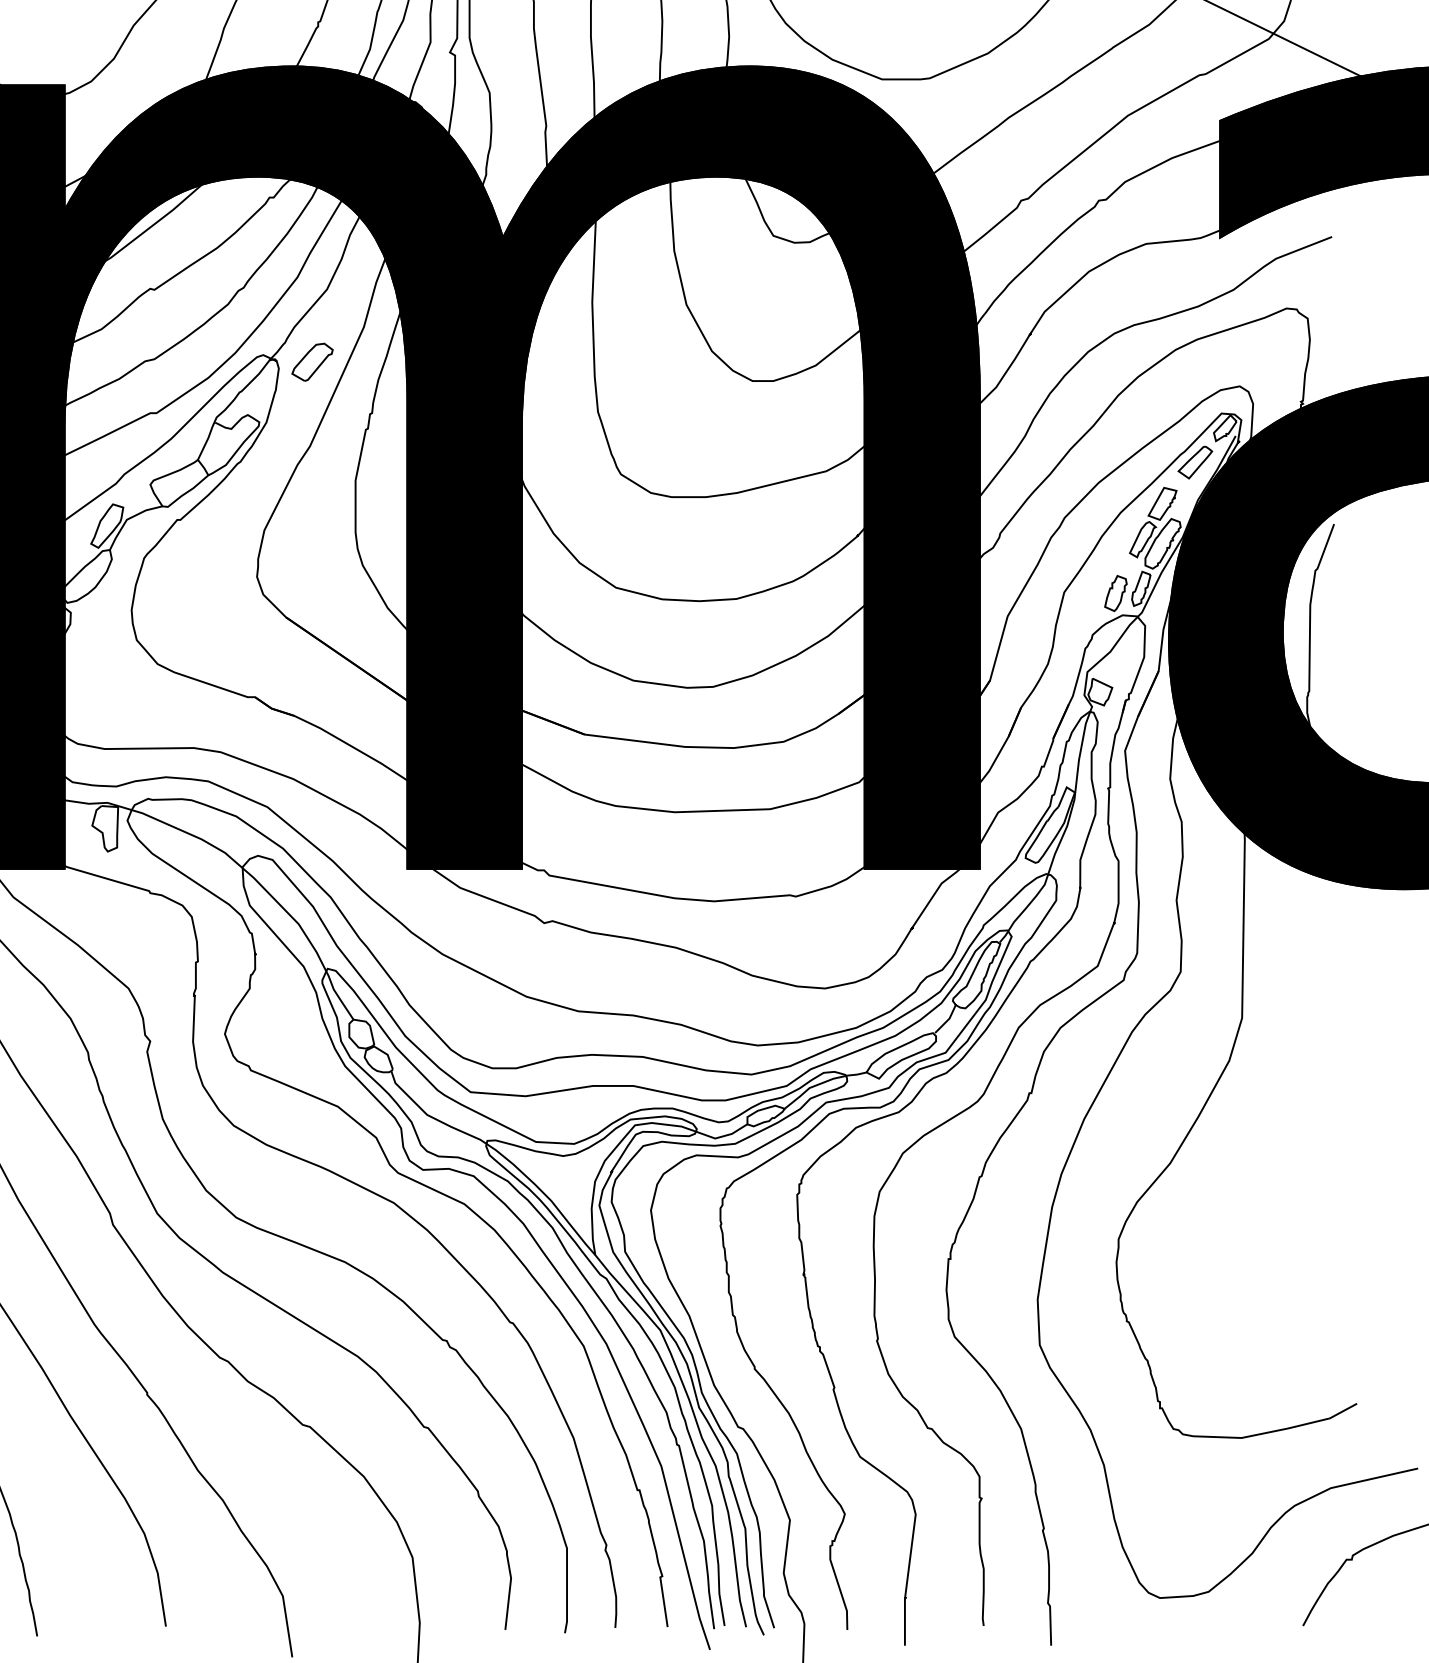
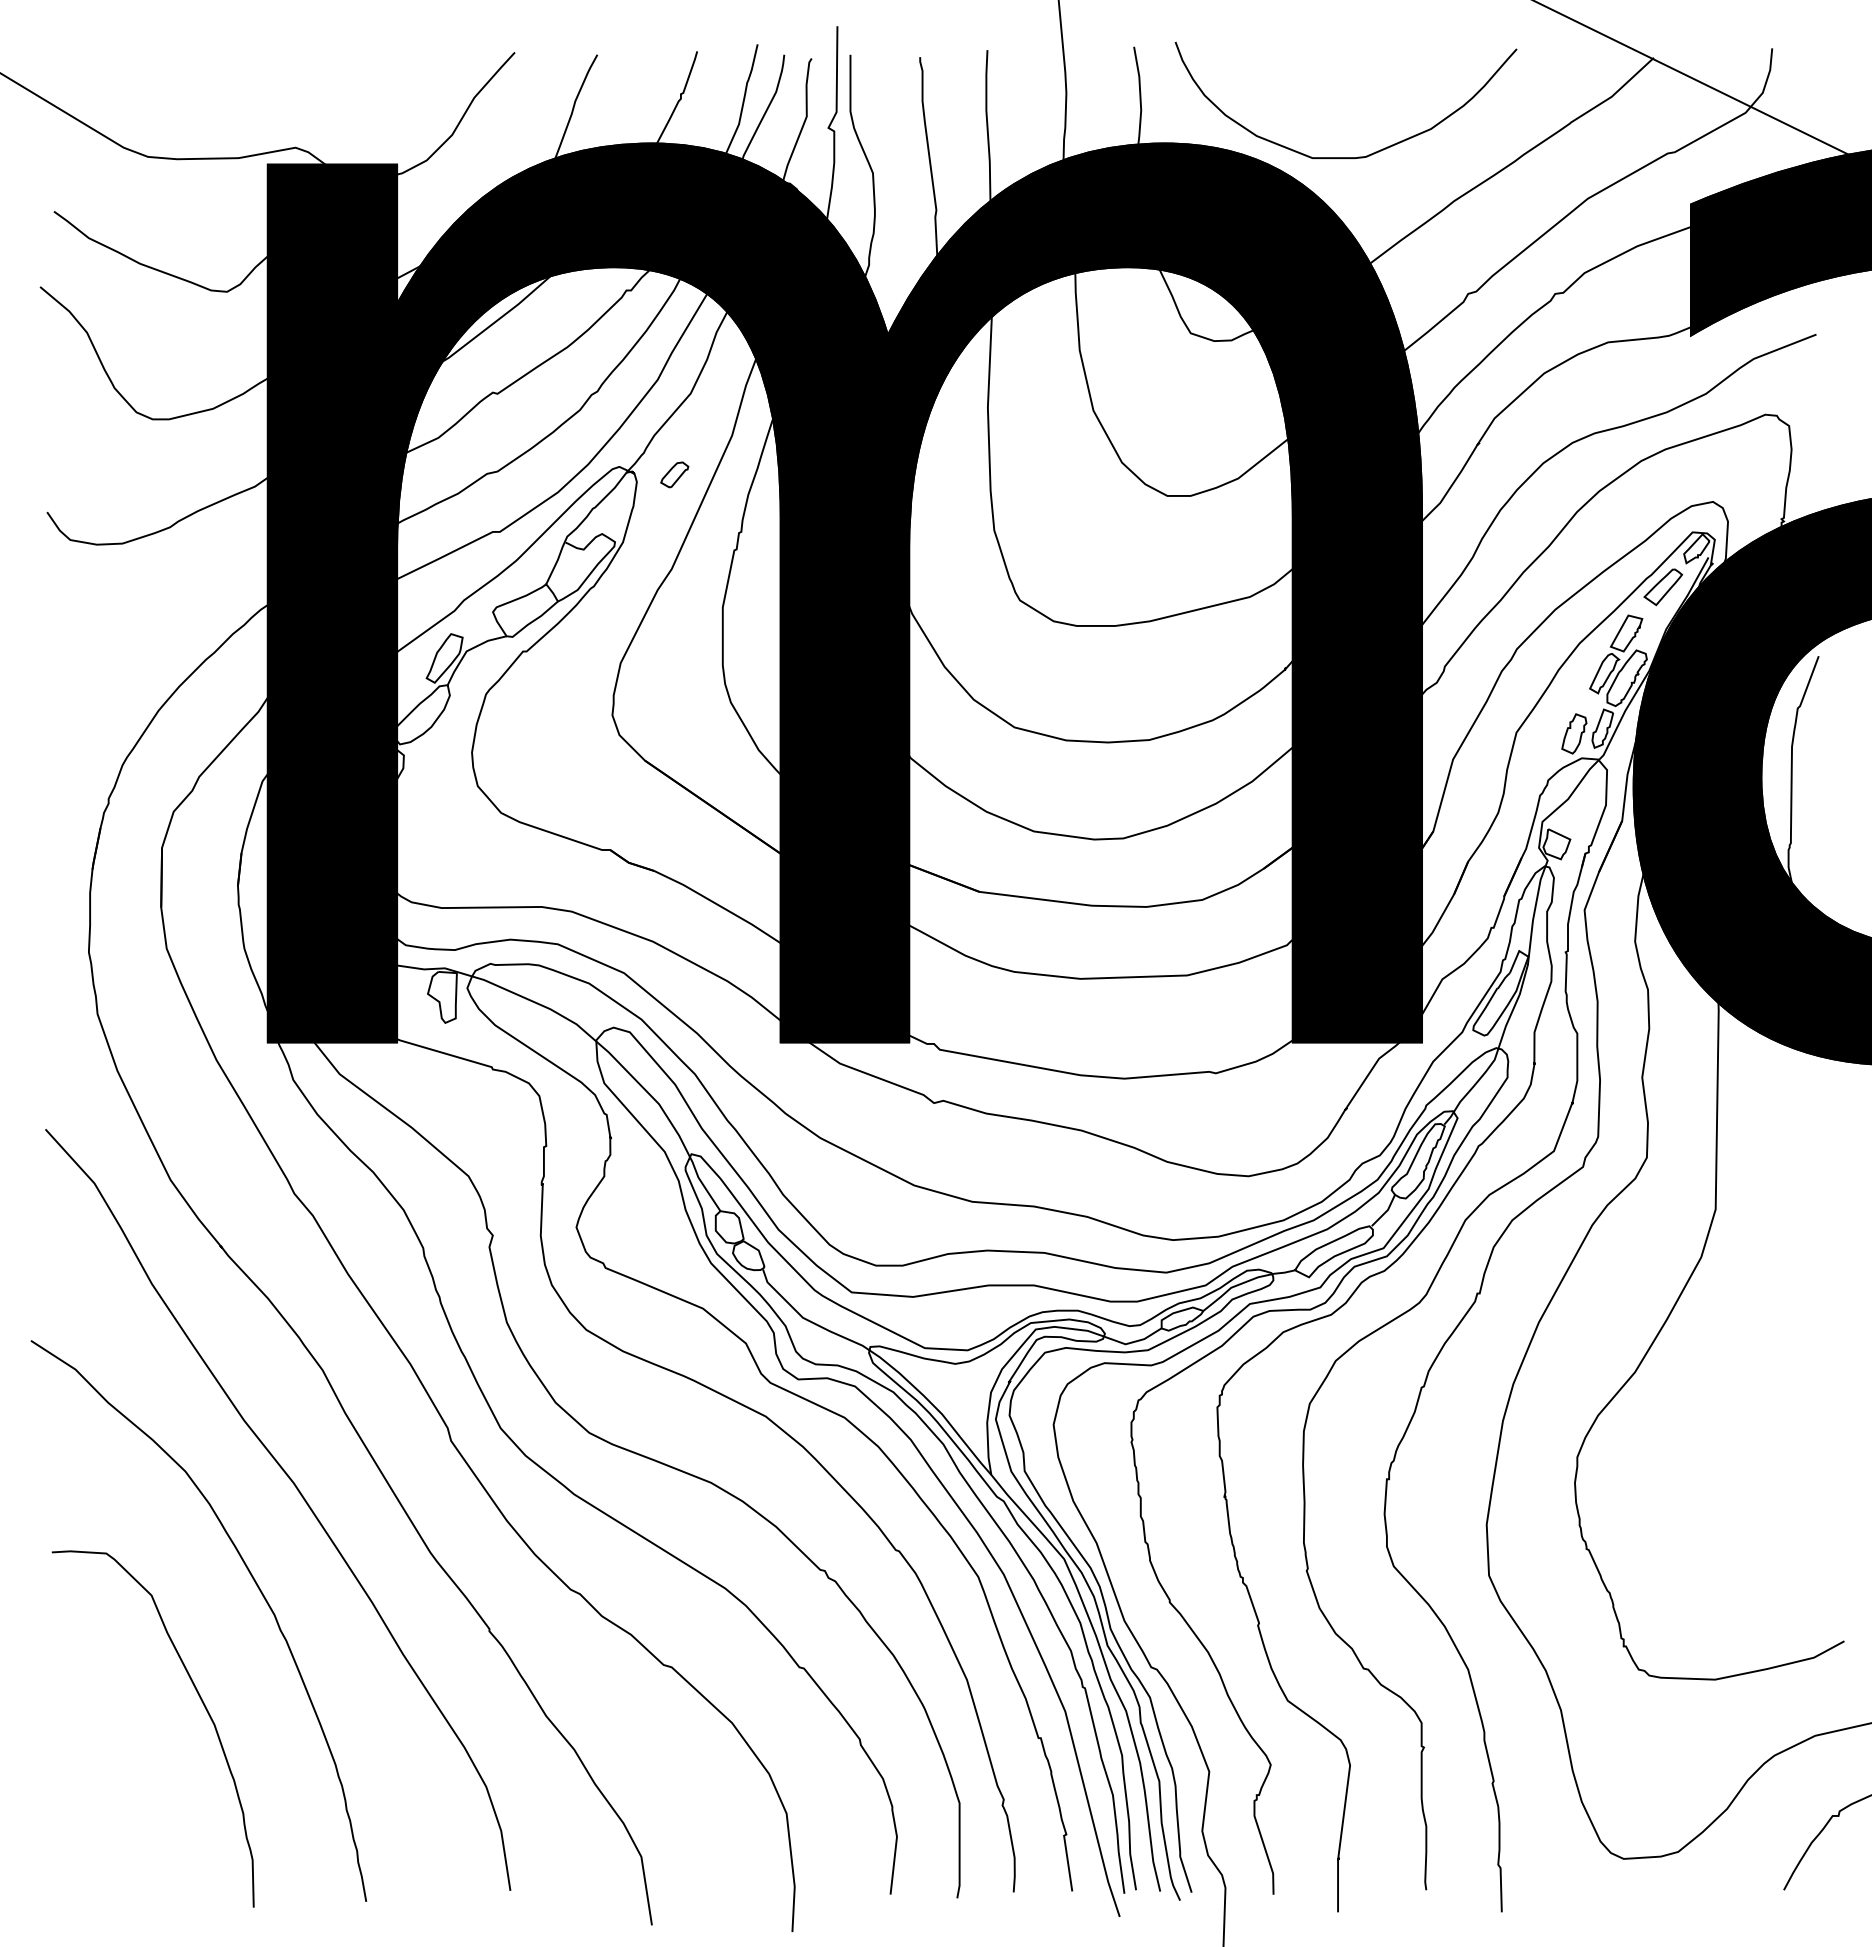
part: (312, 361) -> (674, 474), size x0.6

